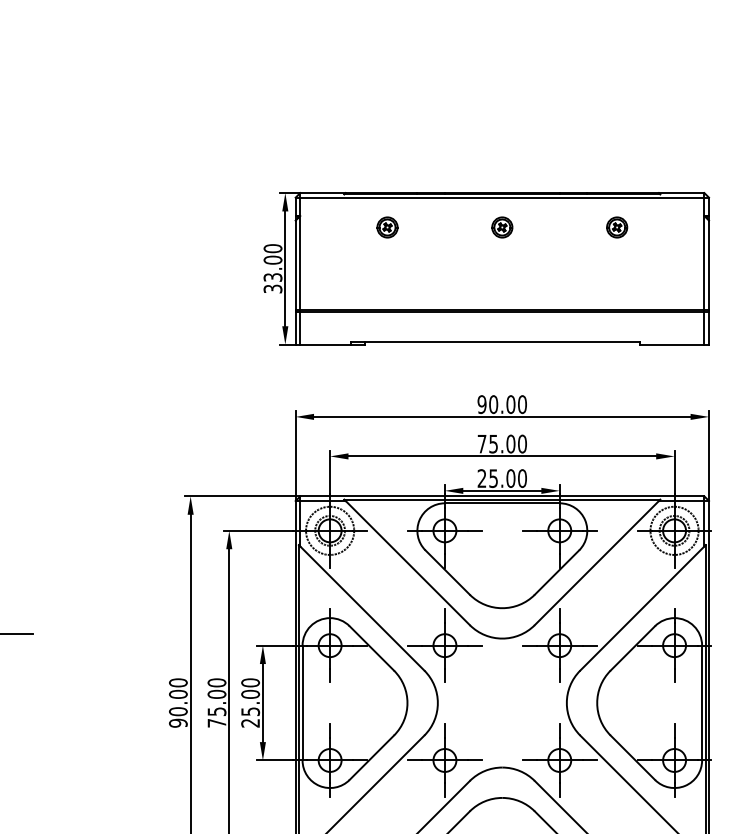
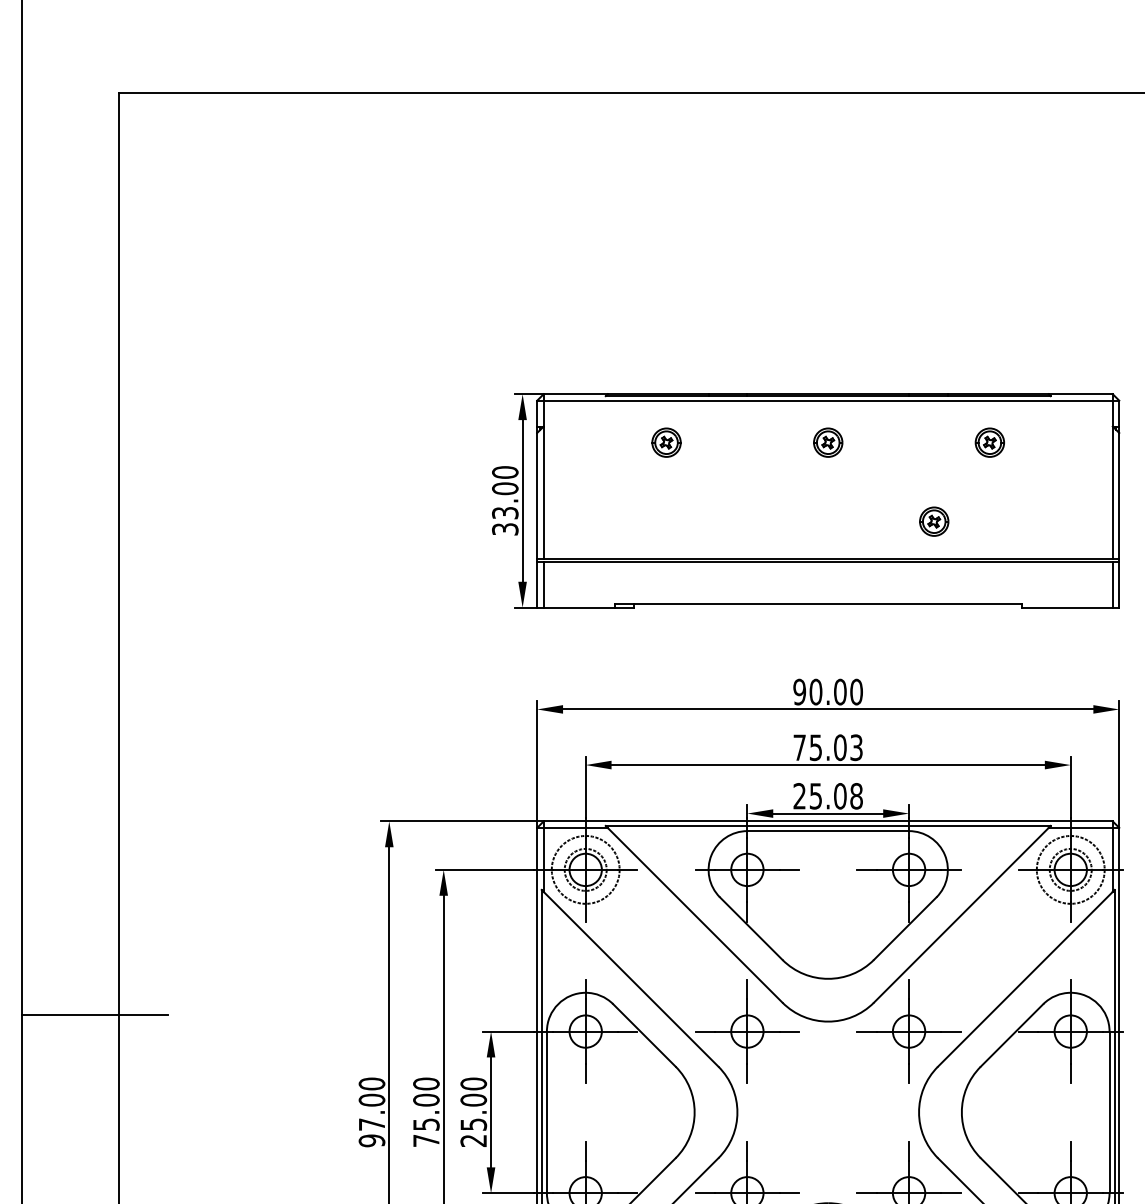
part: (577, 283) -> (934, 521), added
text: (522, 443) -> (856, 747), 75.00 -> 75.03
text: (522, 478) -> (856, 796), 25.00 -> 25.08
text: (178, 711) -> (371, 1124), 90.00 -> 97.00

